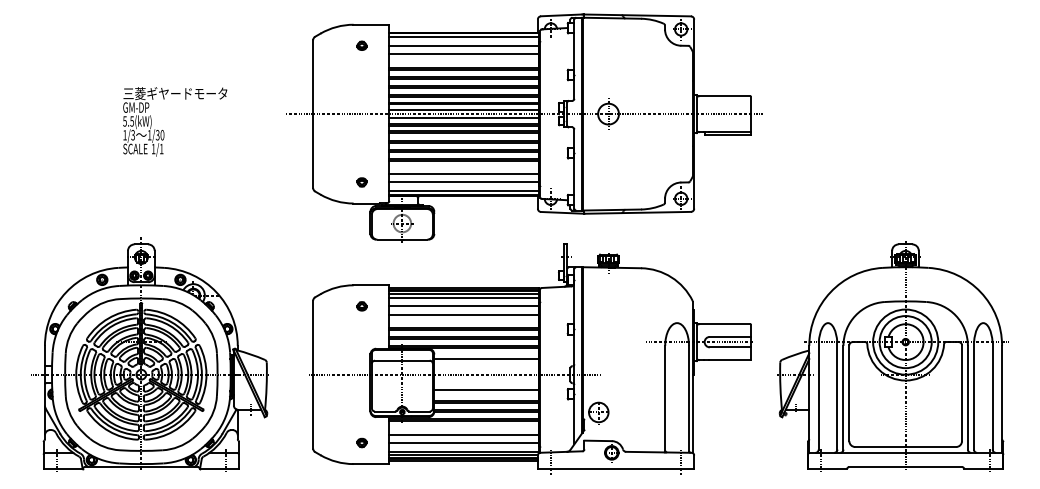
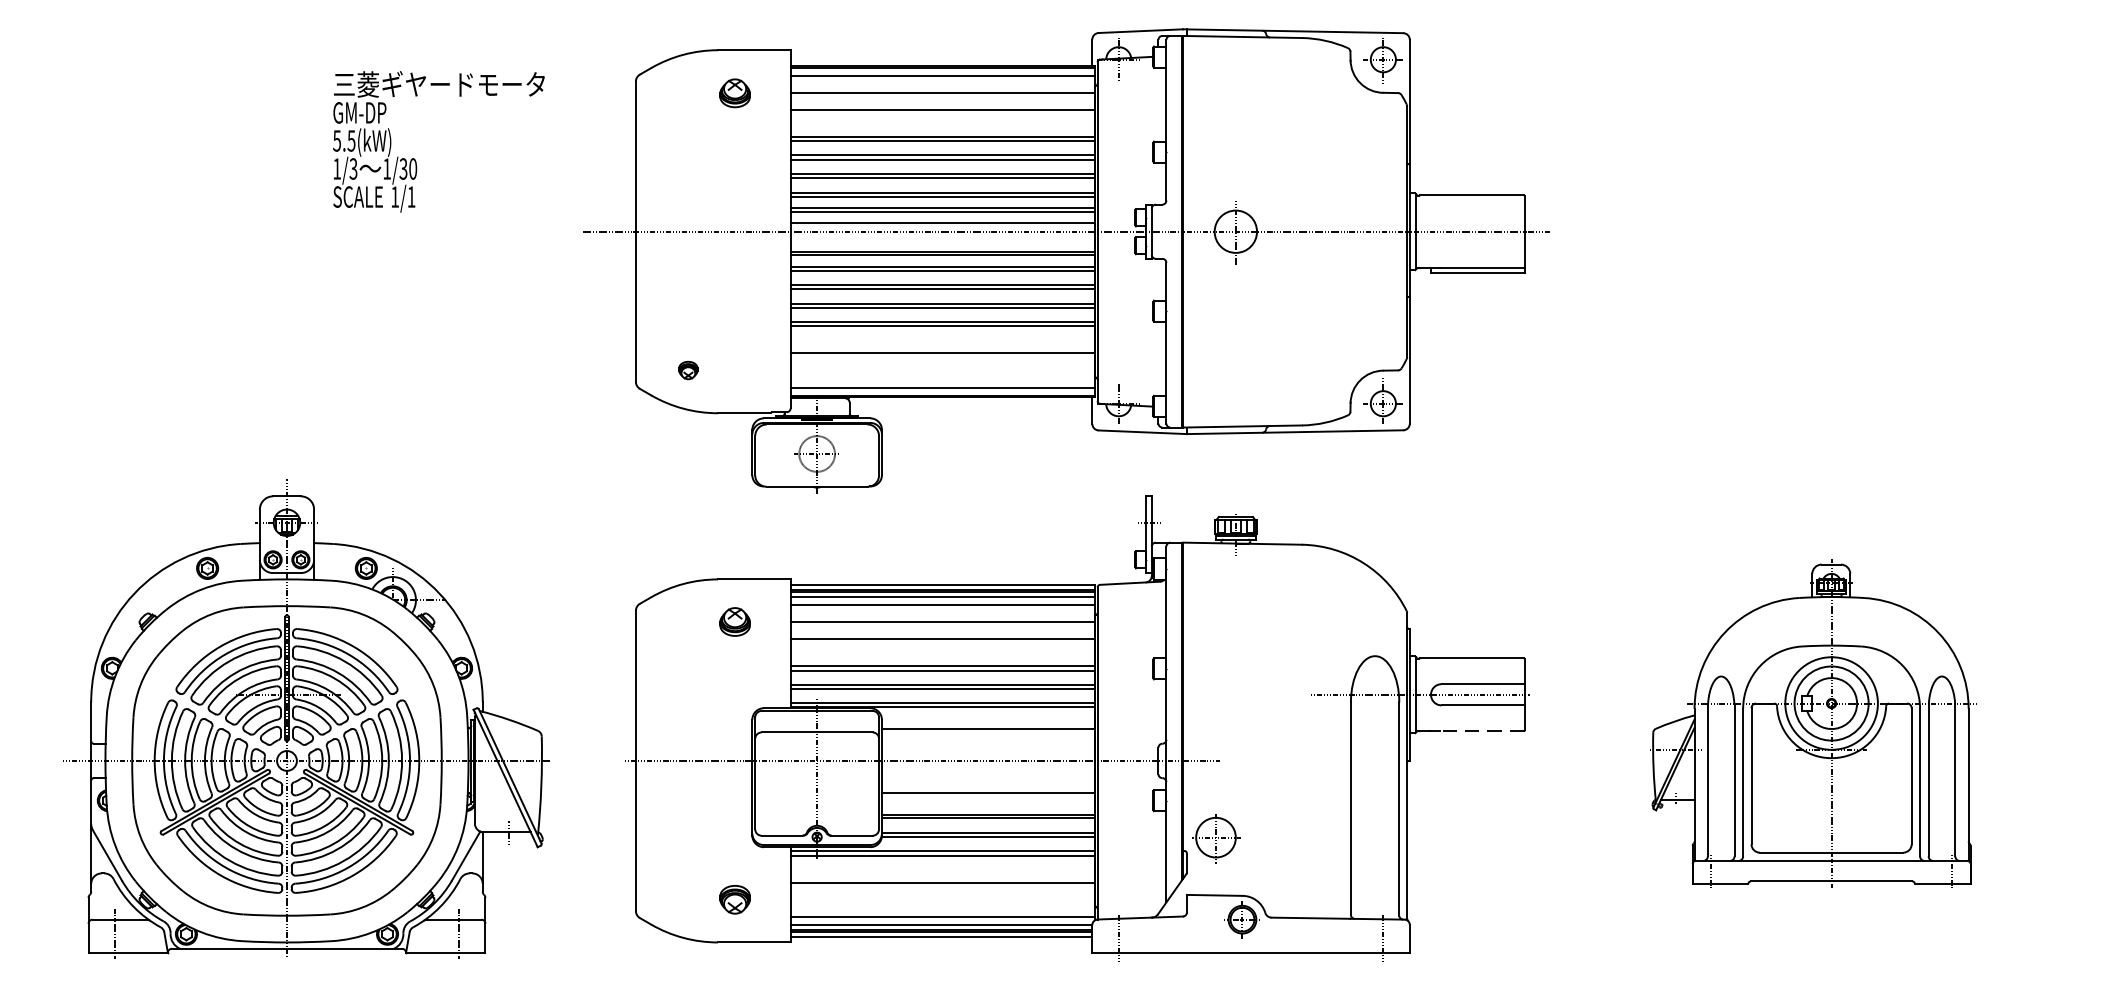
part: (361, 45) -> (734, 92), size x1.6
line: (464, 118) -> (943, 240), removed
text: (175, 121) -> (439, 141), moved
part: (361, 182) -> (687, 370), moved
line: (464, 182) -> (943, 370), removed
part: (361, 306) -> (734, 622), size x1.6
part: (892, 356) -> (1812, 723), size x0.7
line: (729, 360) -> (1481, 732), solid -> dashed
part: (361, 442) -> (734, 898), size x1.6
line: (464, 442) -> (943, 898), removed

